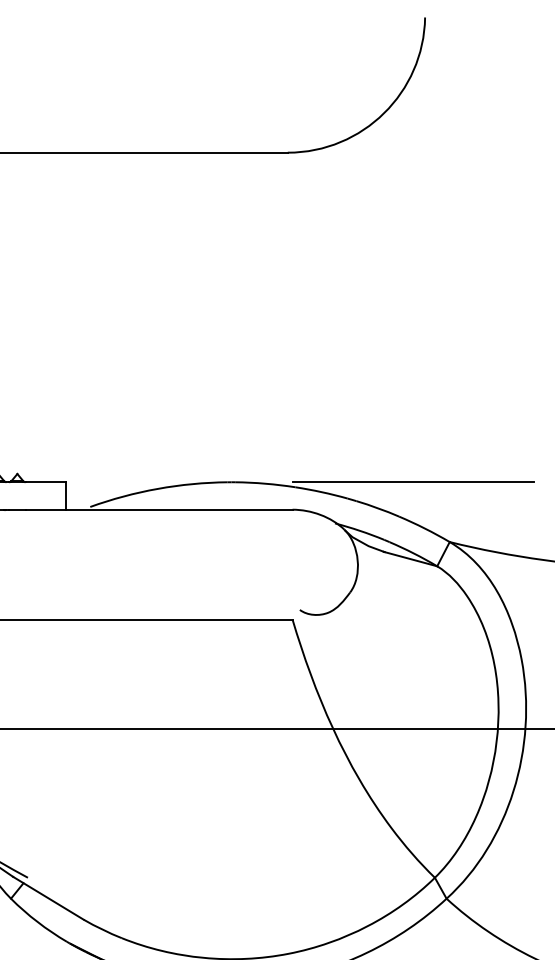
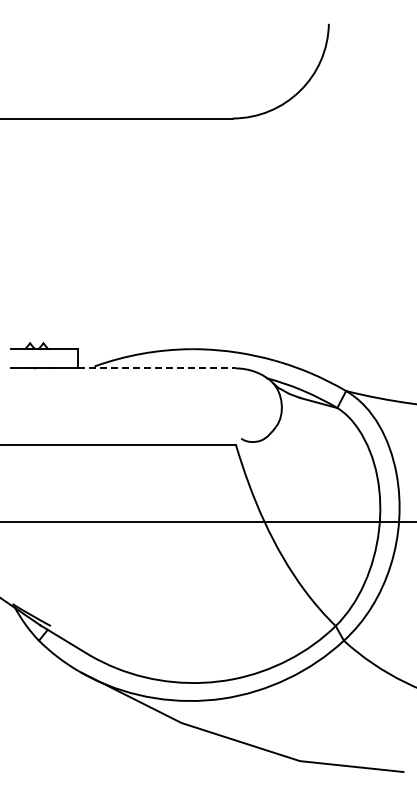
line: (413, 482) -> (320, 349), removed
line: (180, 509) -> (157, 368), solid -> dashed

